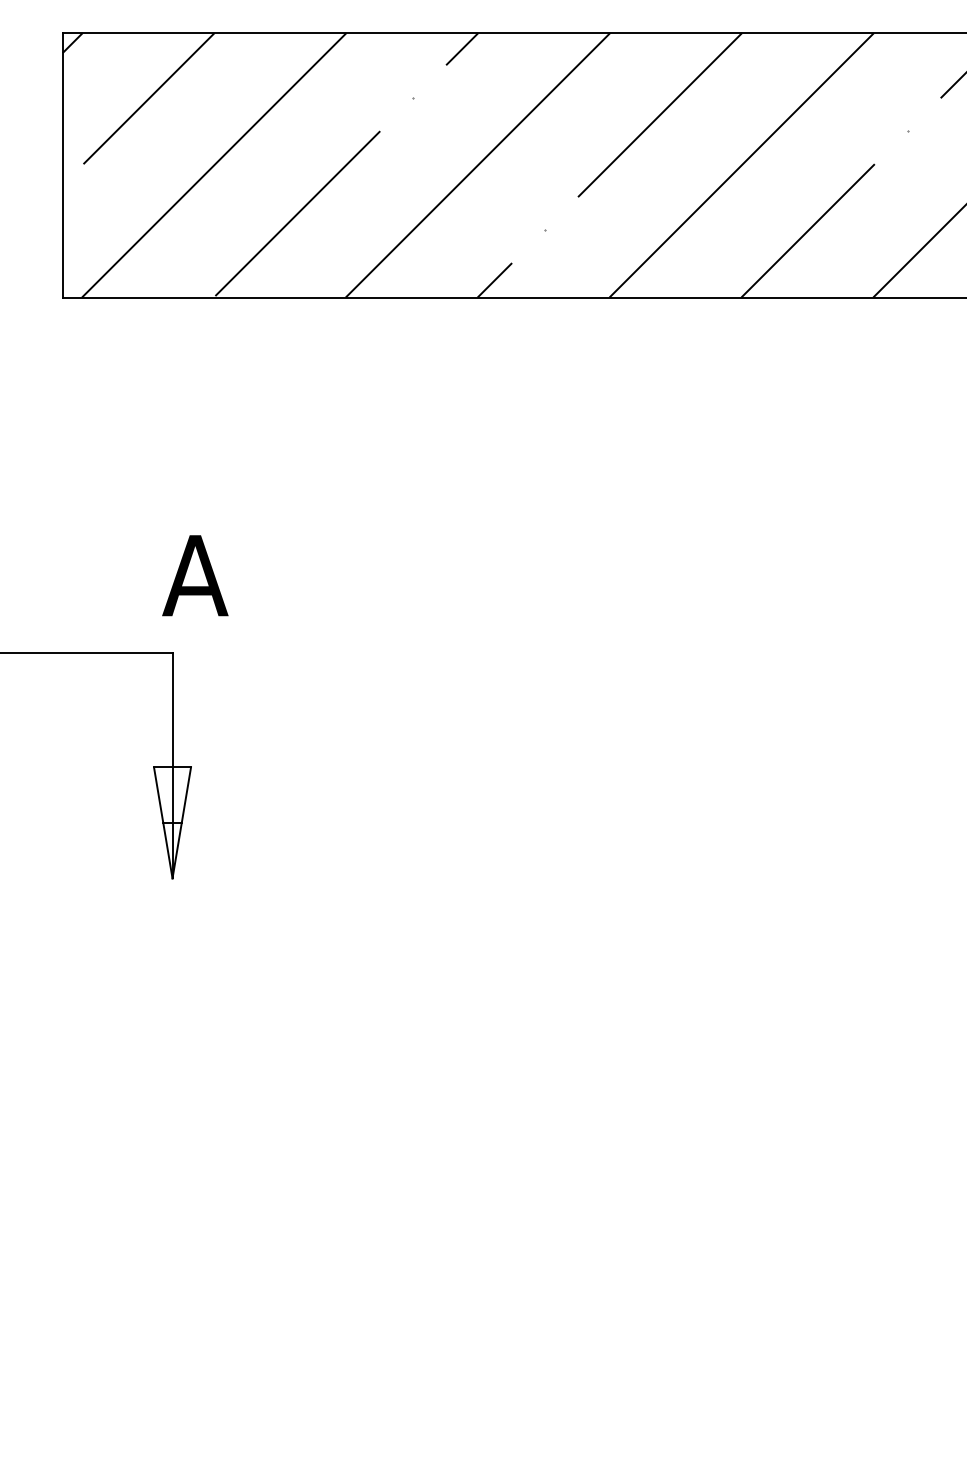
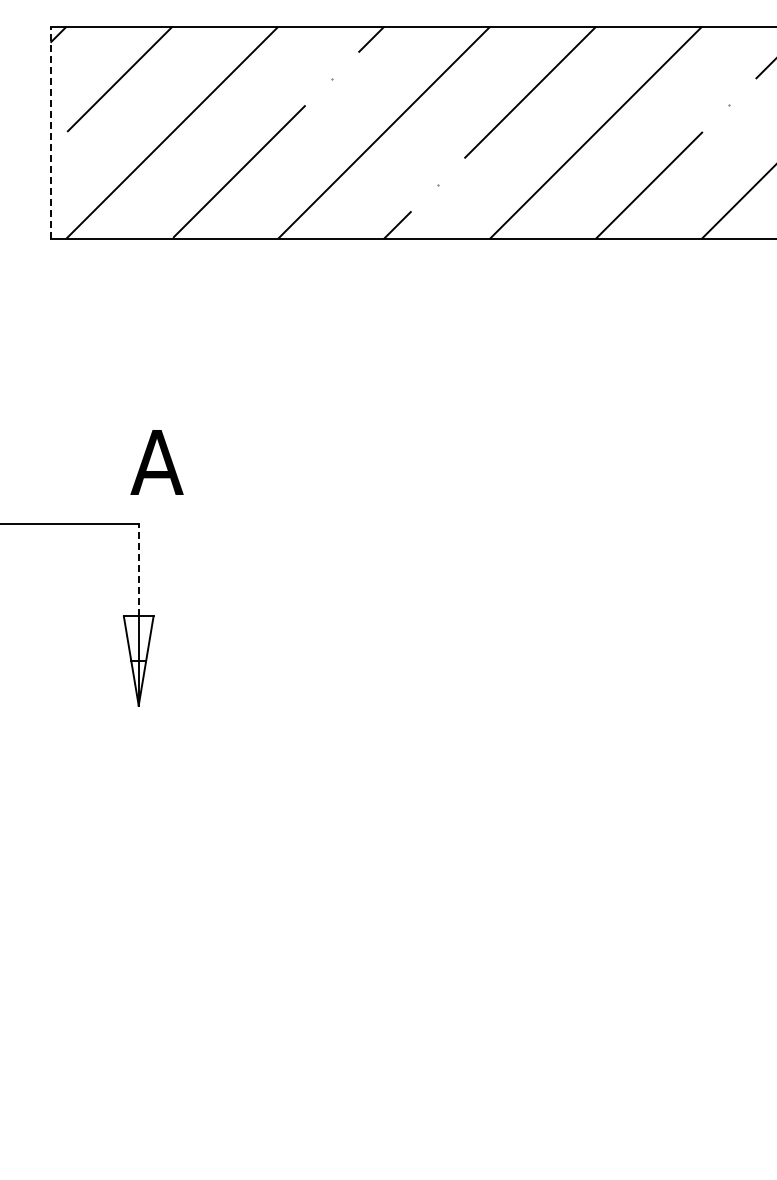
line: (62, 164) -> (50, 132), solid -> dashed
line: (172, 708) -> (138, 569), solid -> dashed

